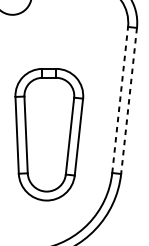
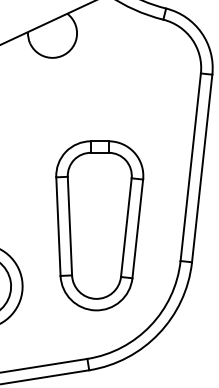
line: (119, 99) -> (190, 166), dashed -> solid
line: (129, 100) -> (202, 168), dashed -> solid
part: (49, 134) -> (99, 225), moved

